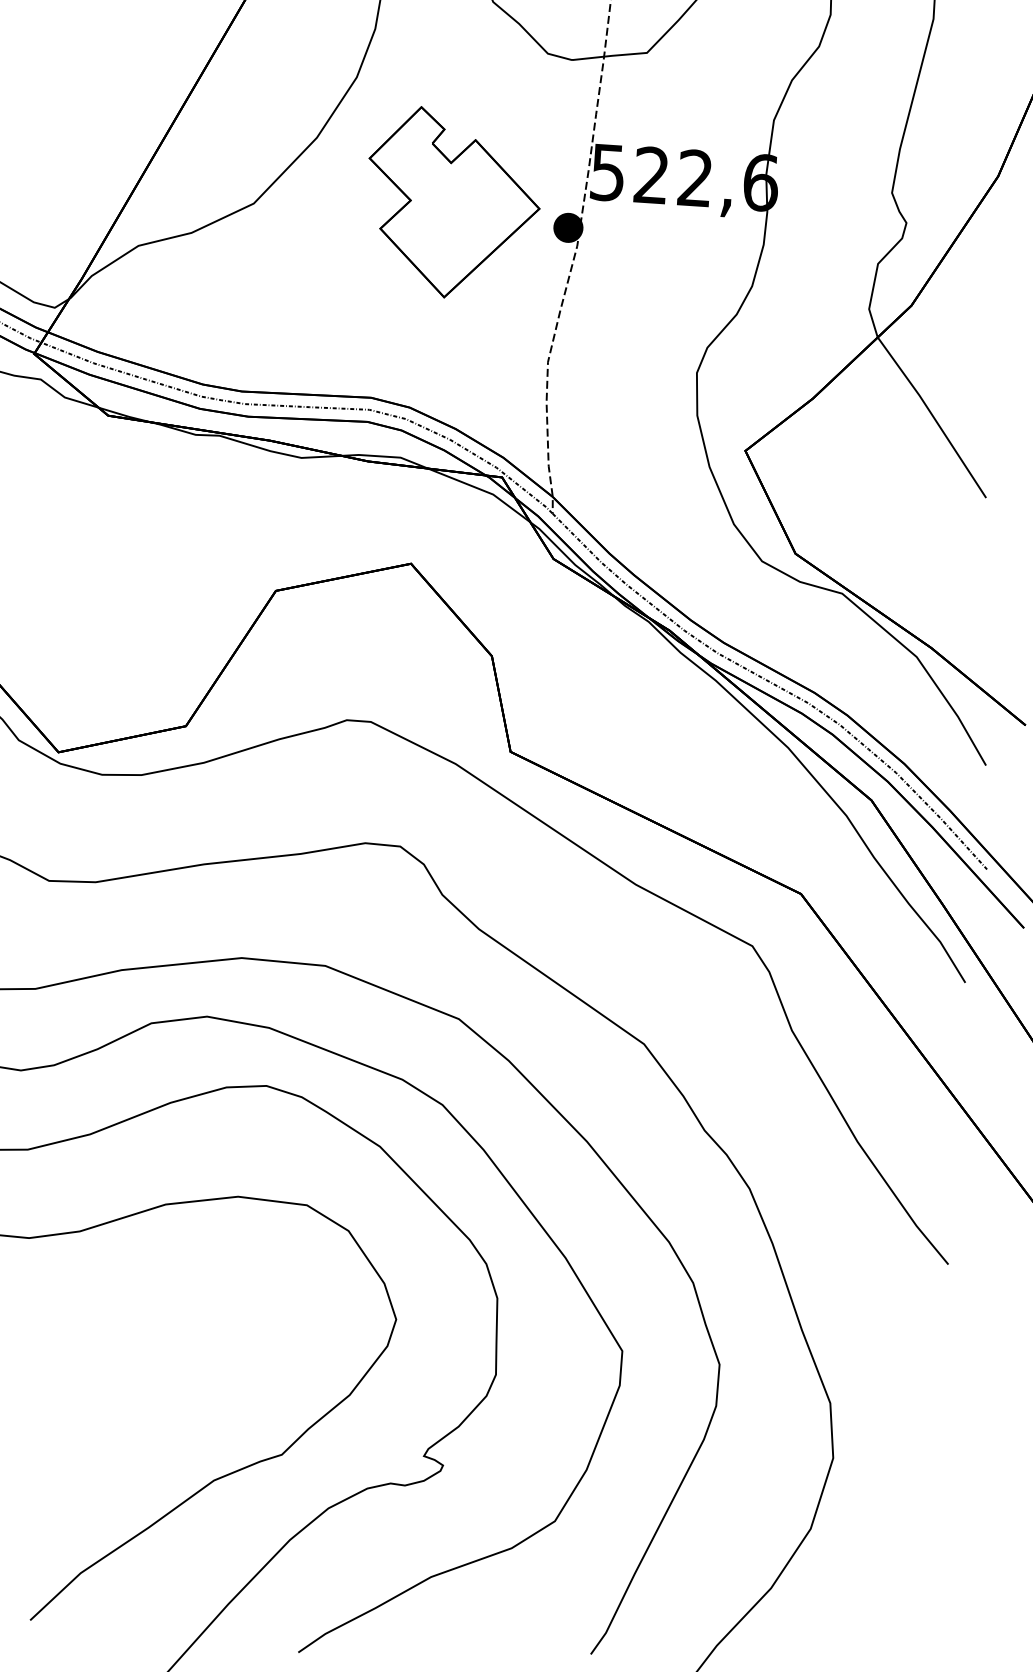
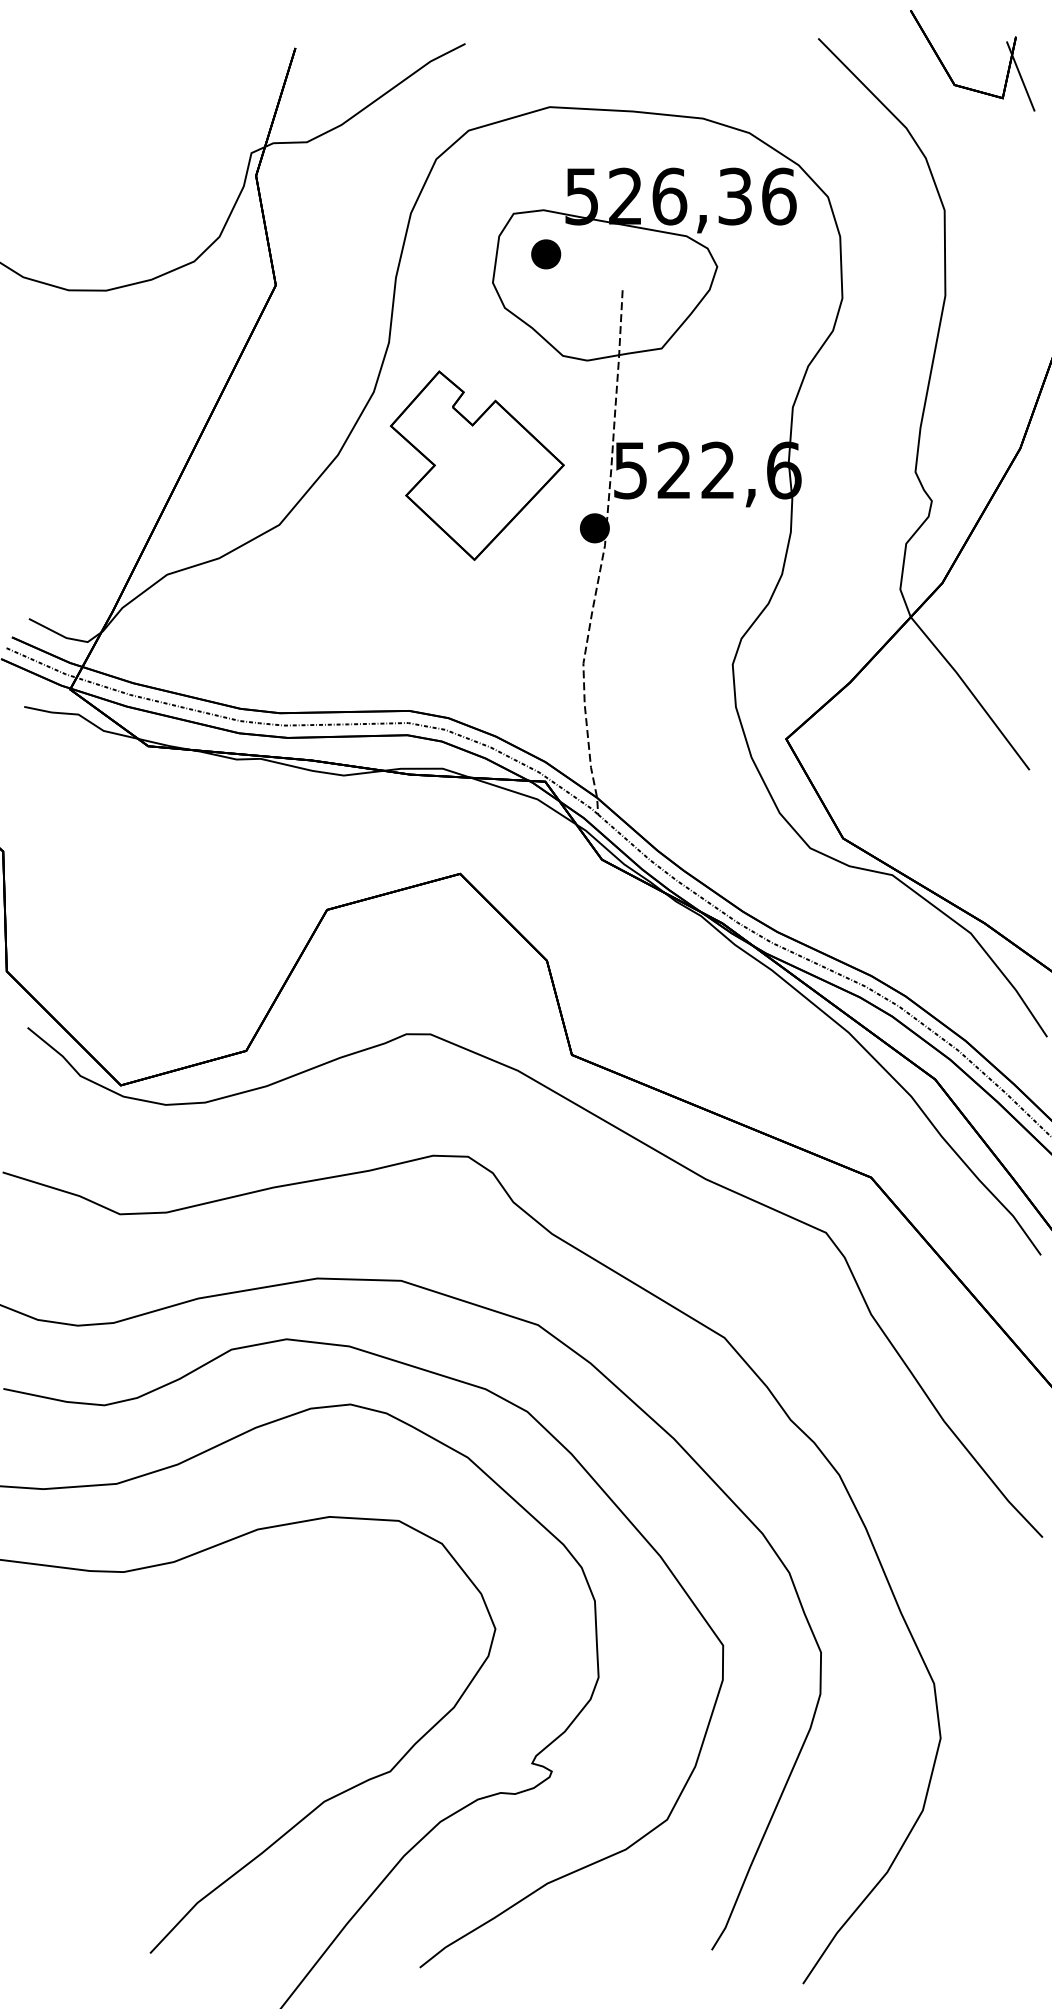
part: (452, 203) -> (476, 465), moved

